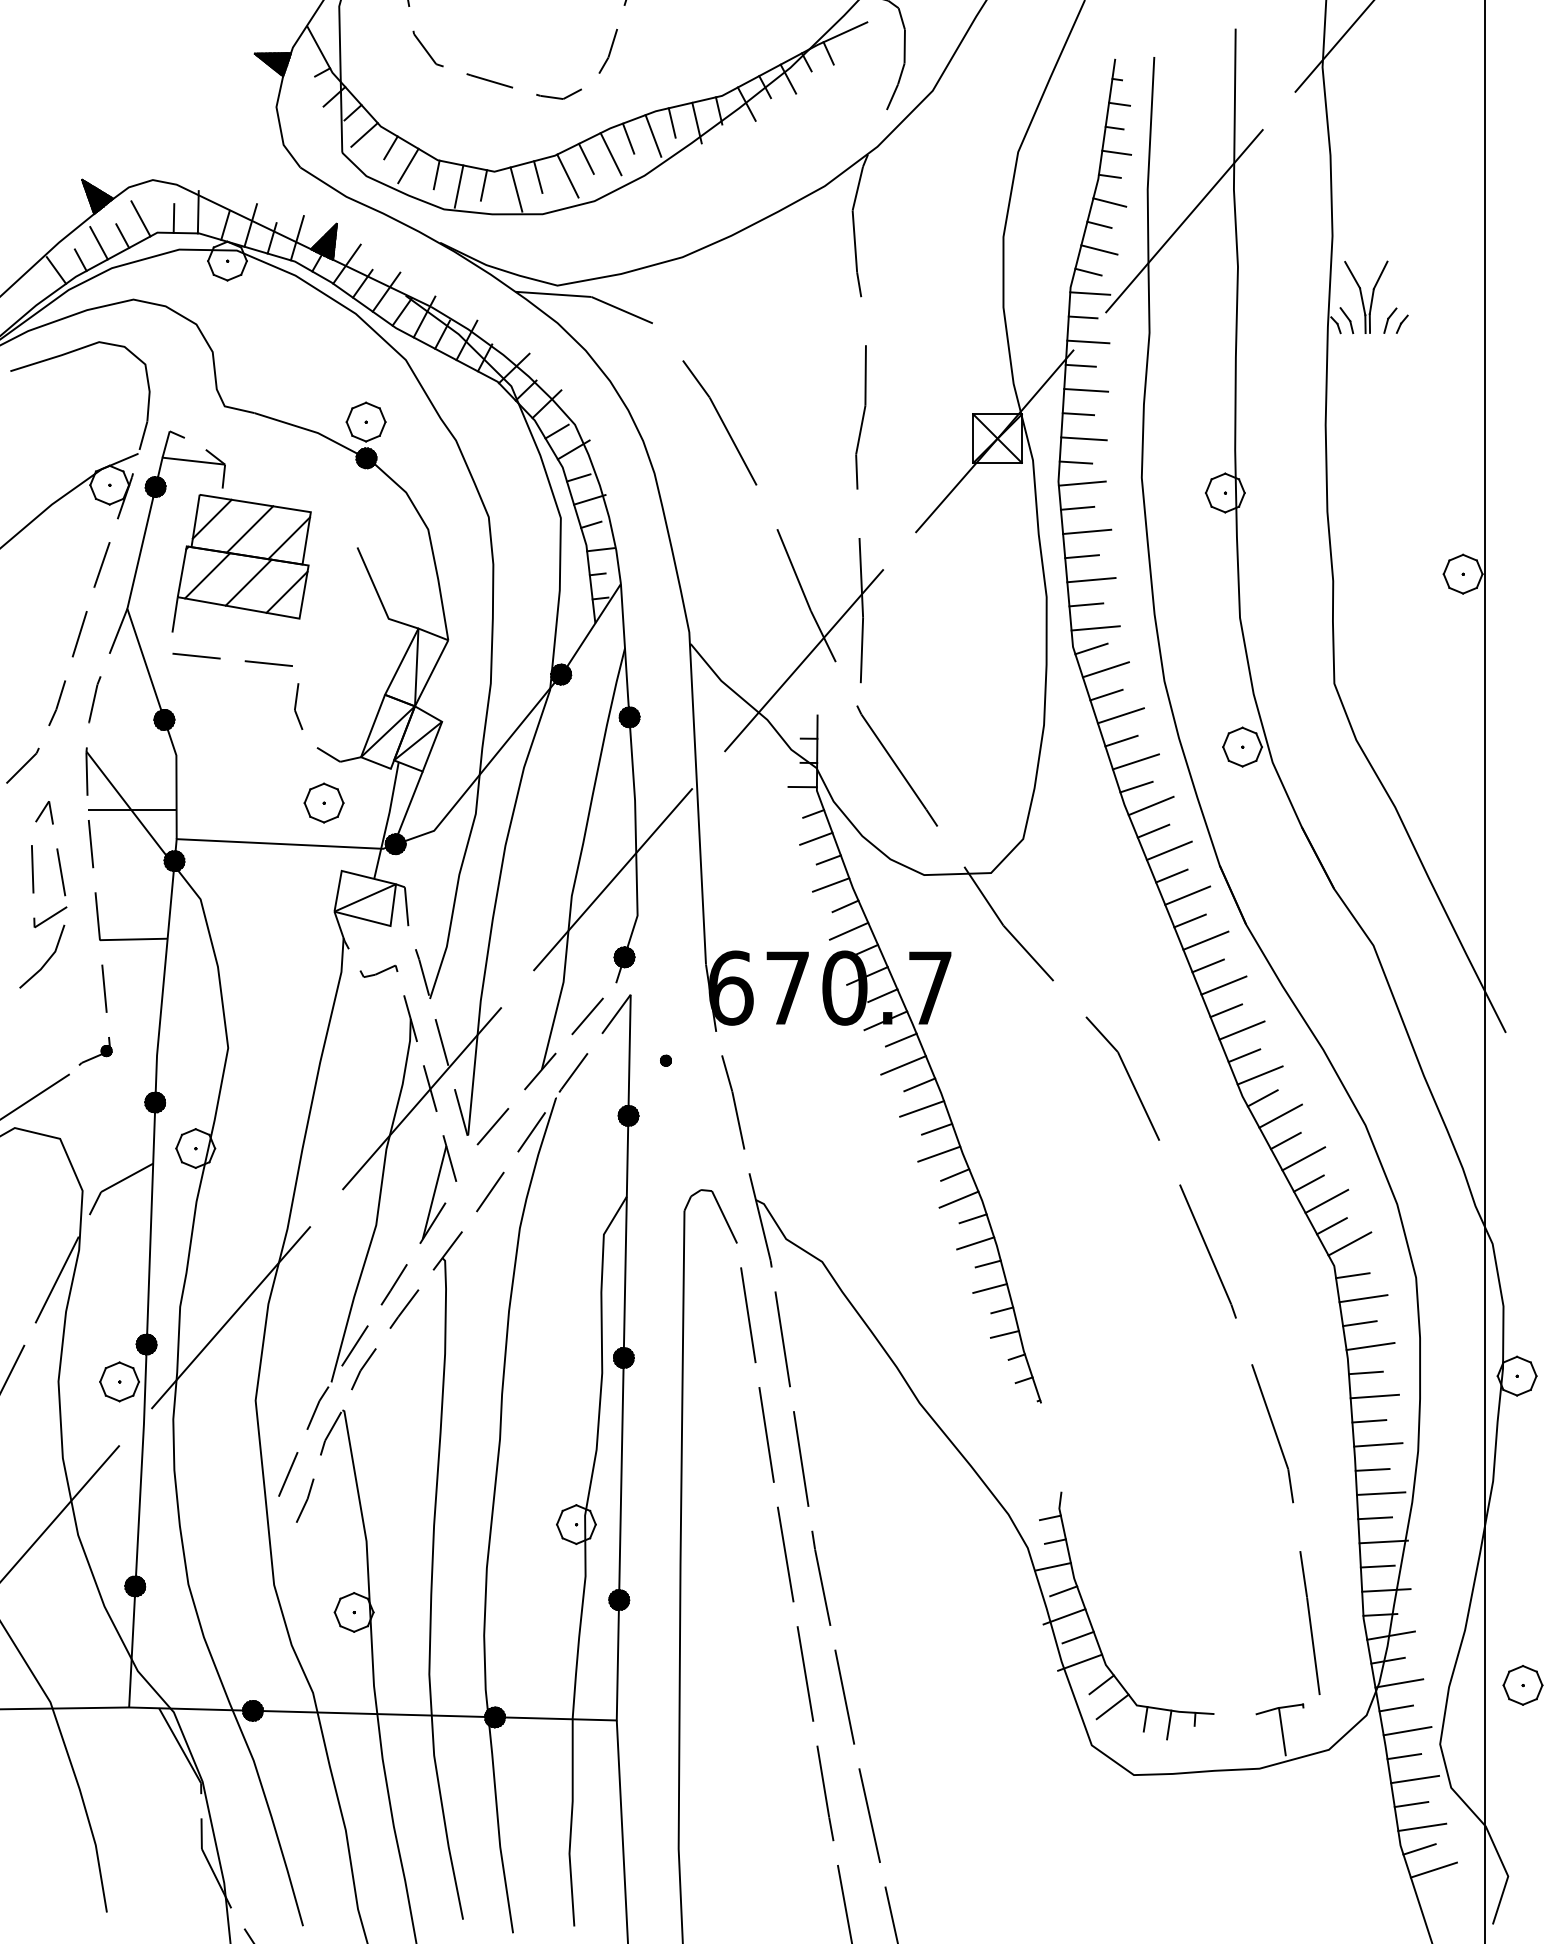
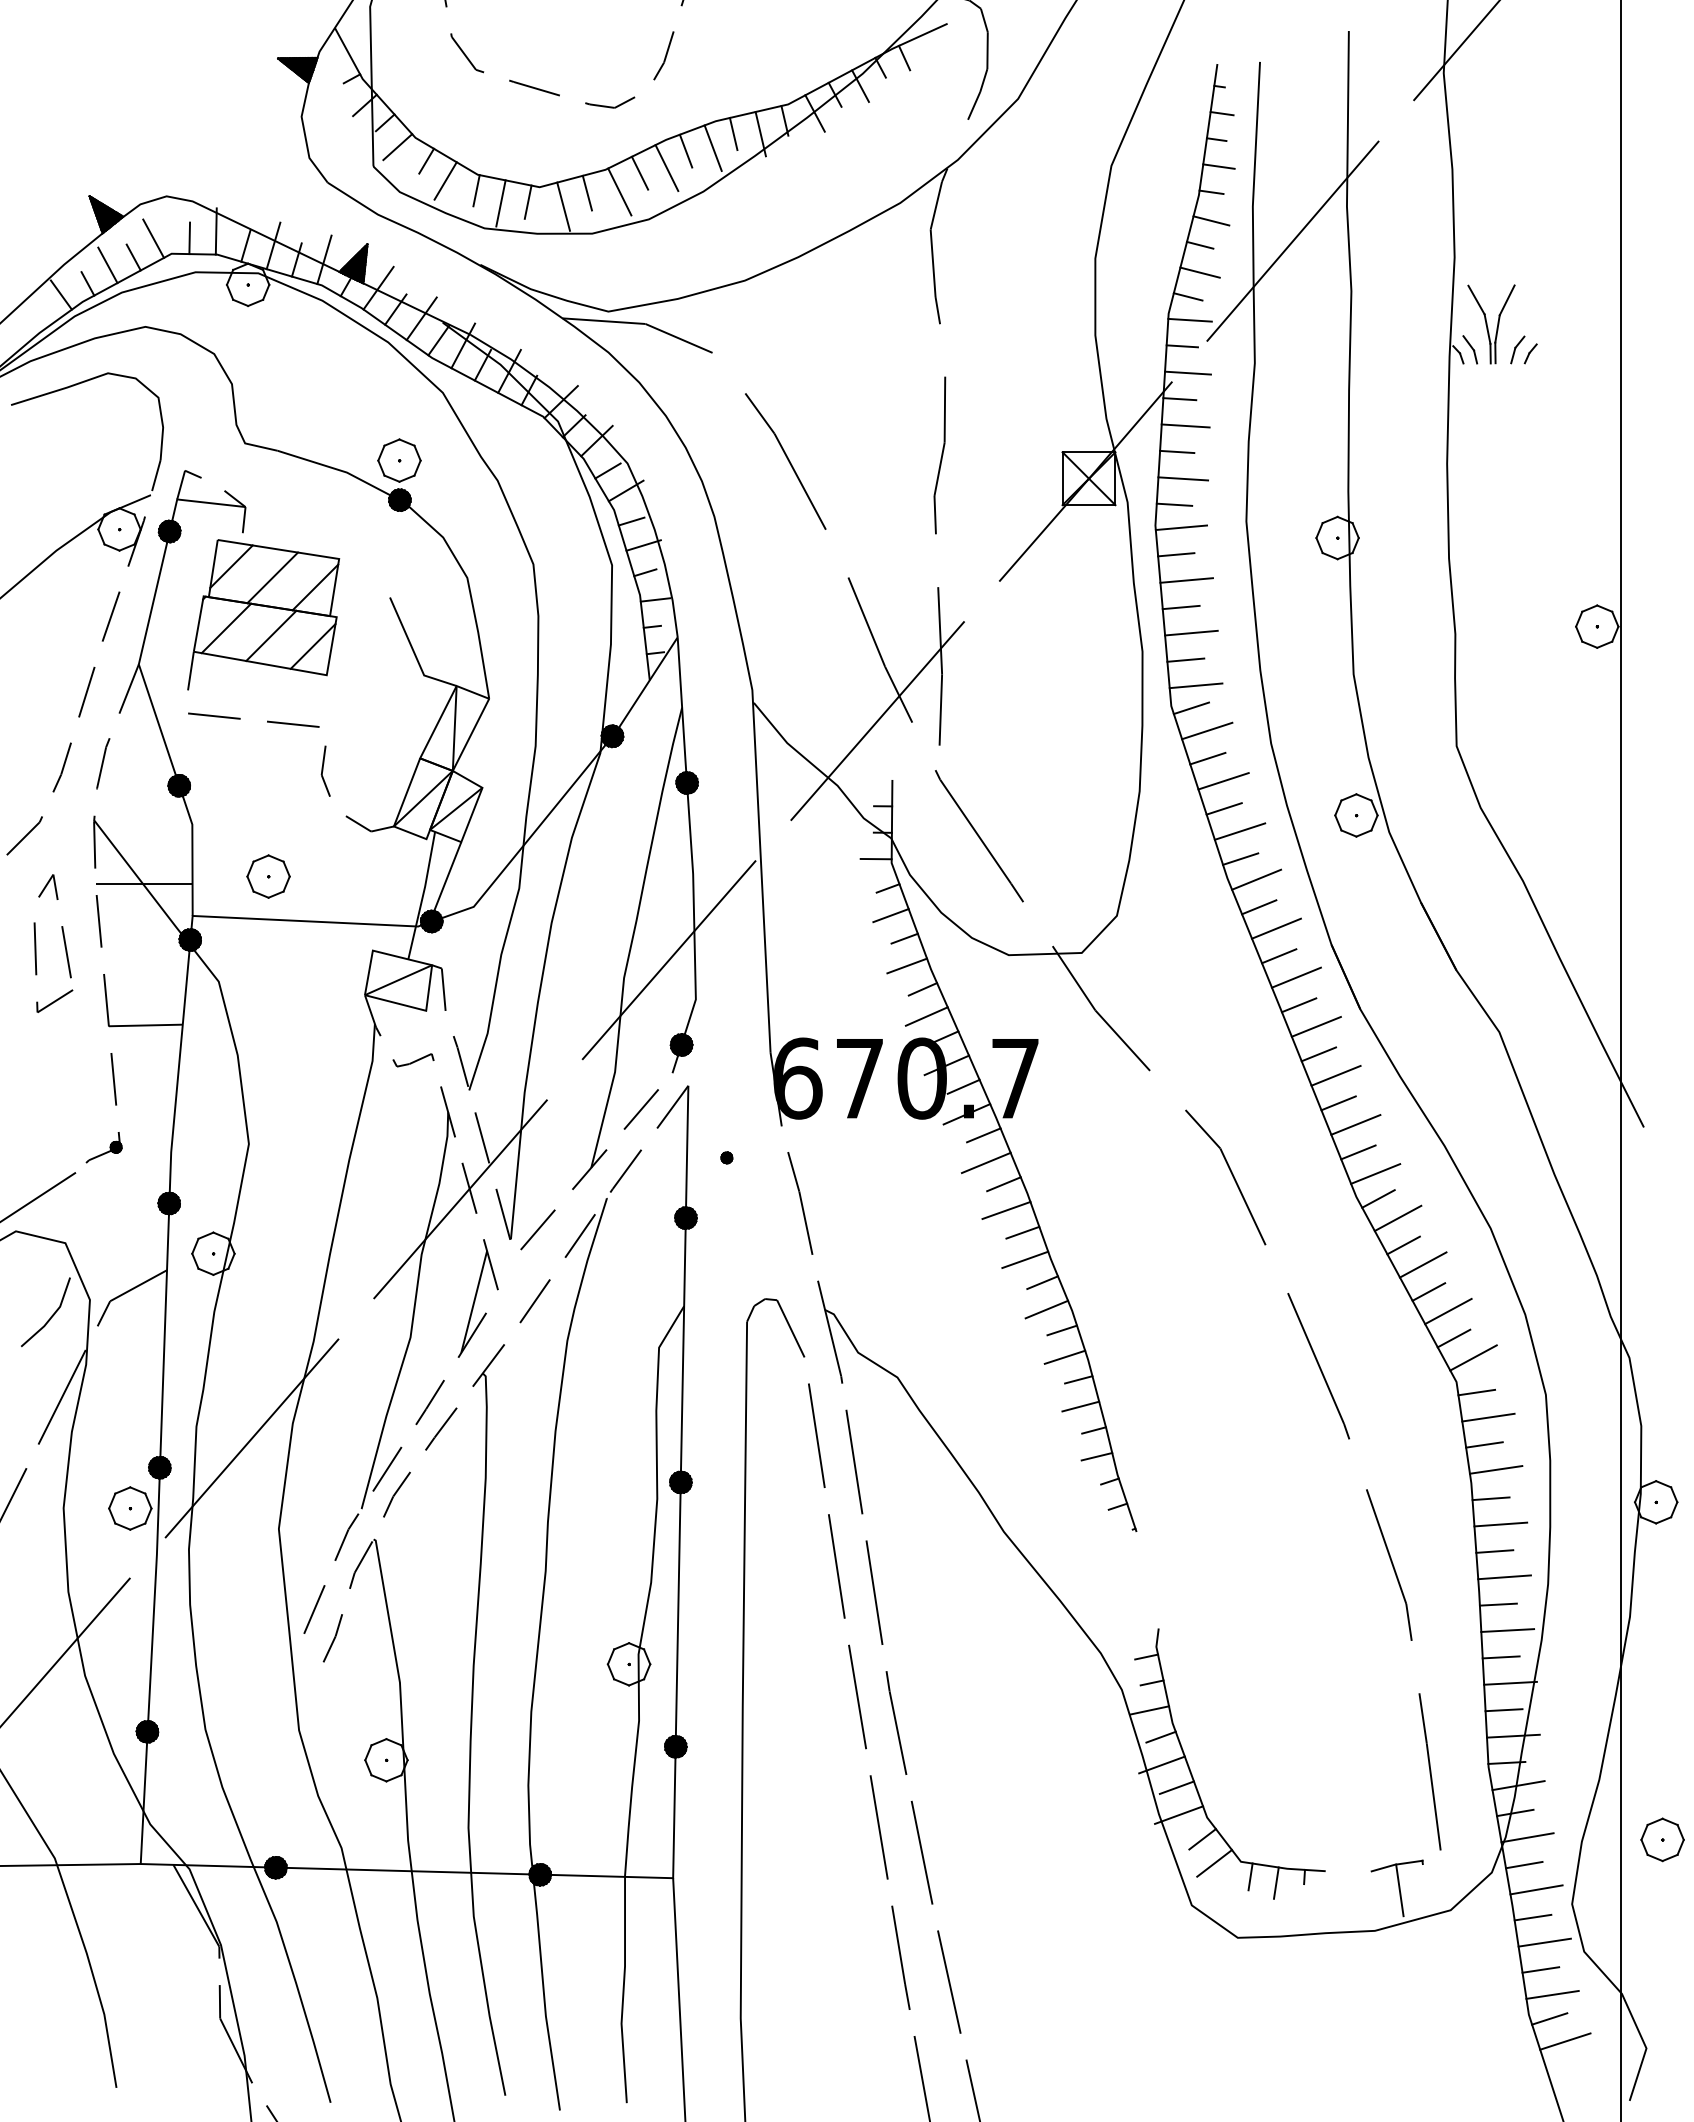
part: (324, 803) -> (268, 876), moved
line: (46, 960) -> (50, 1316), moved

